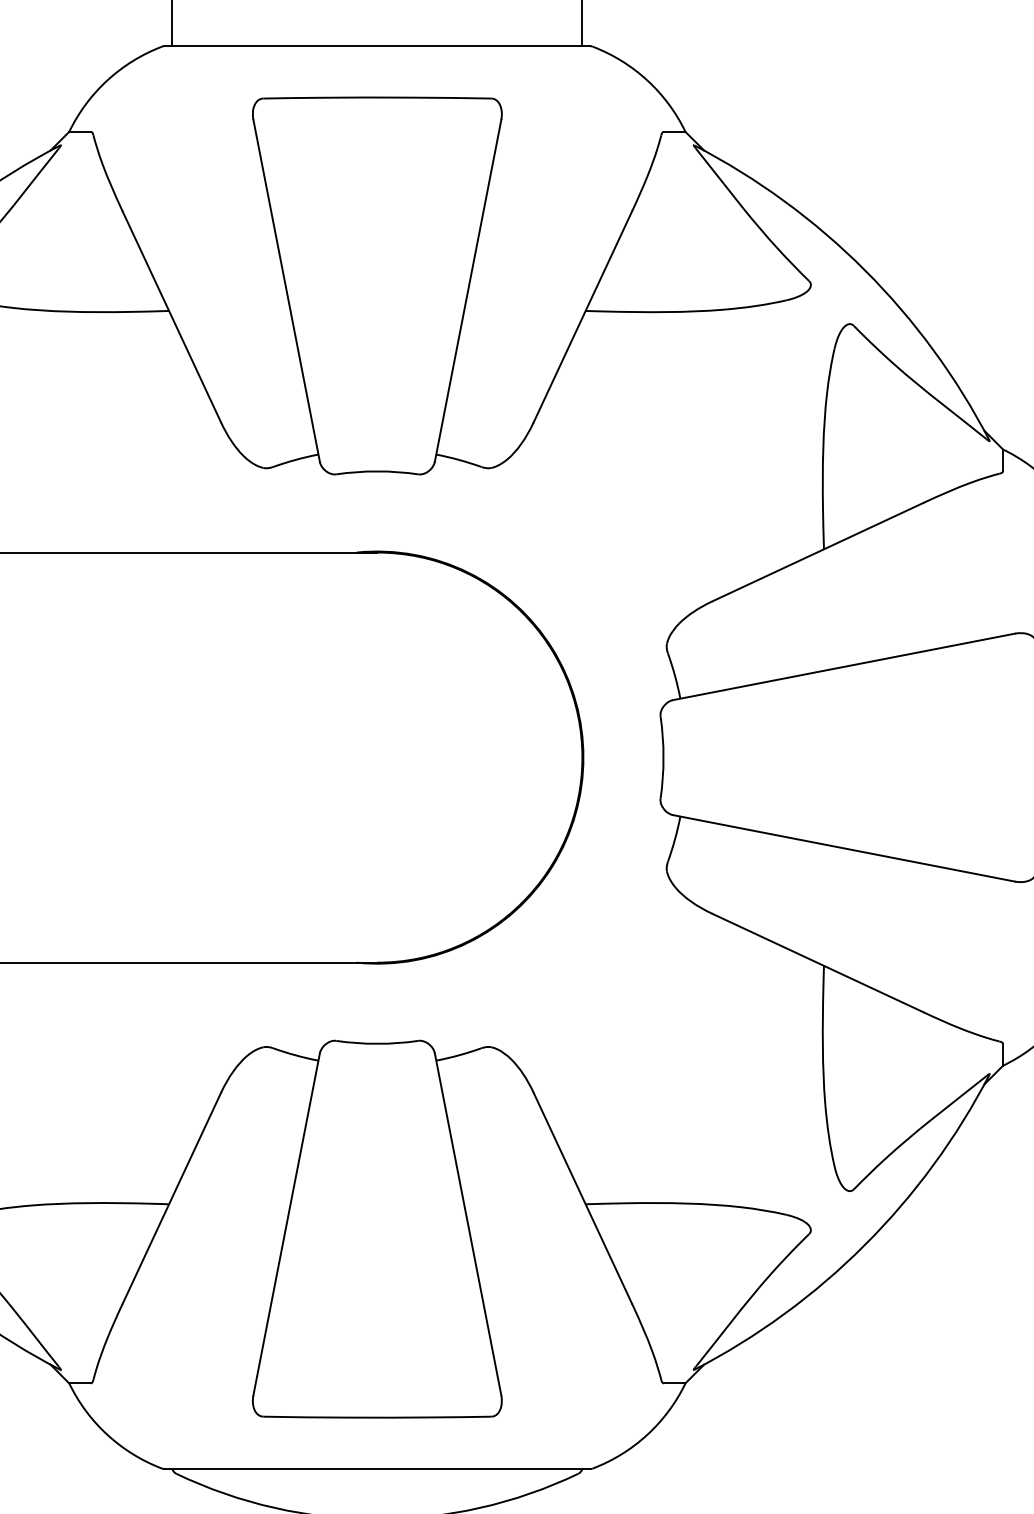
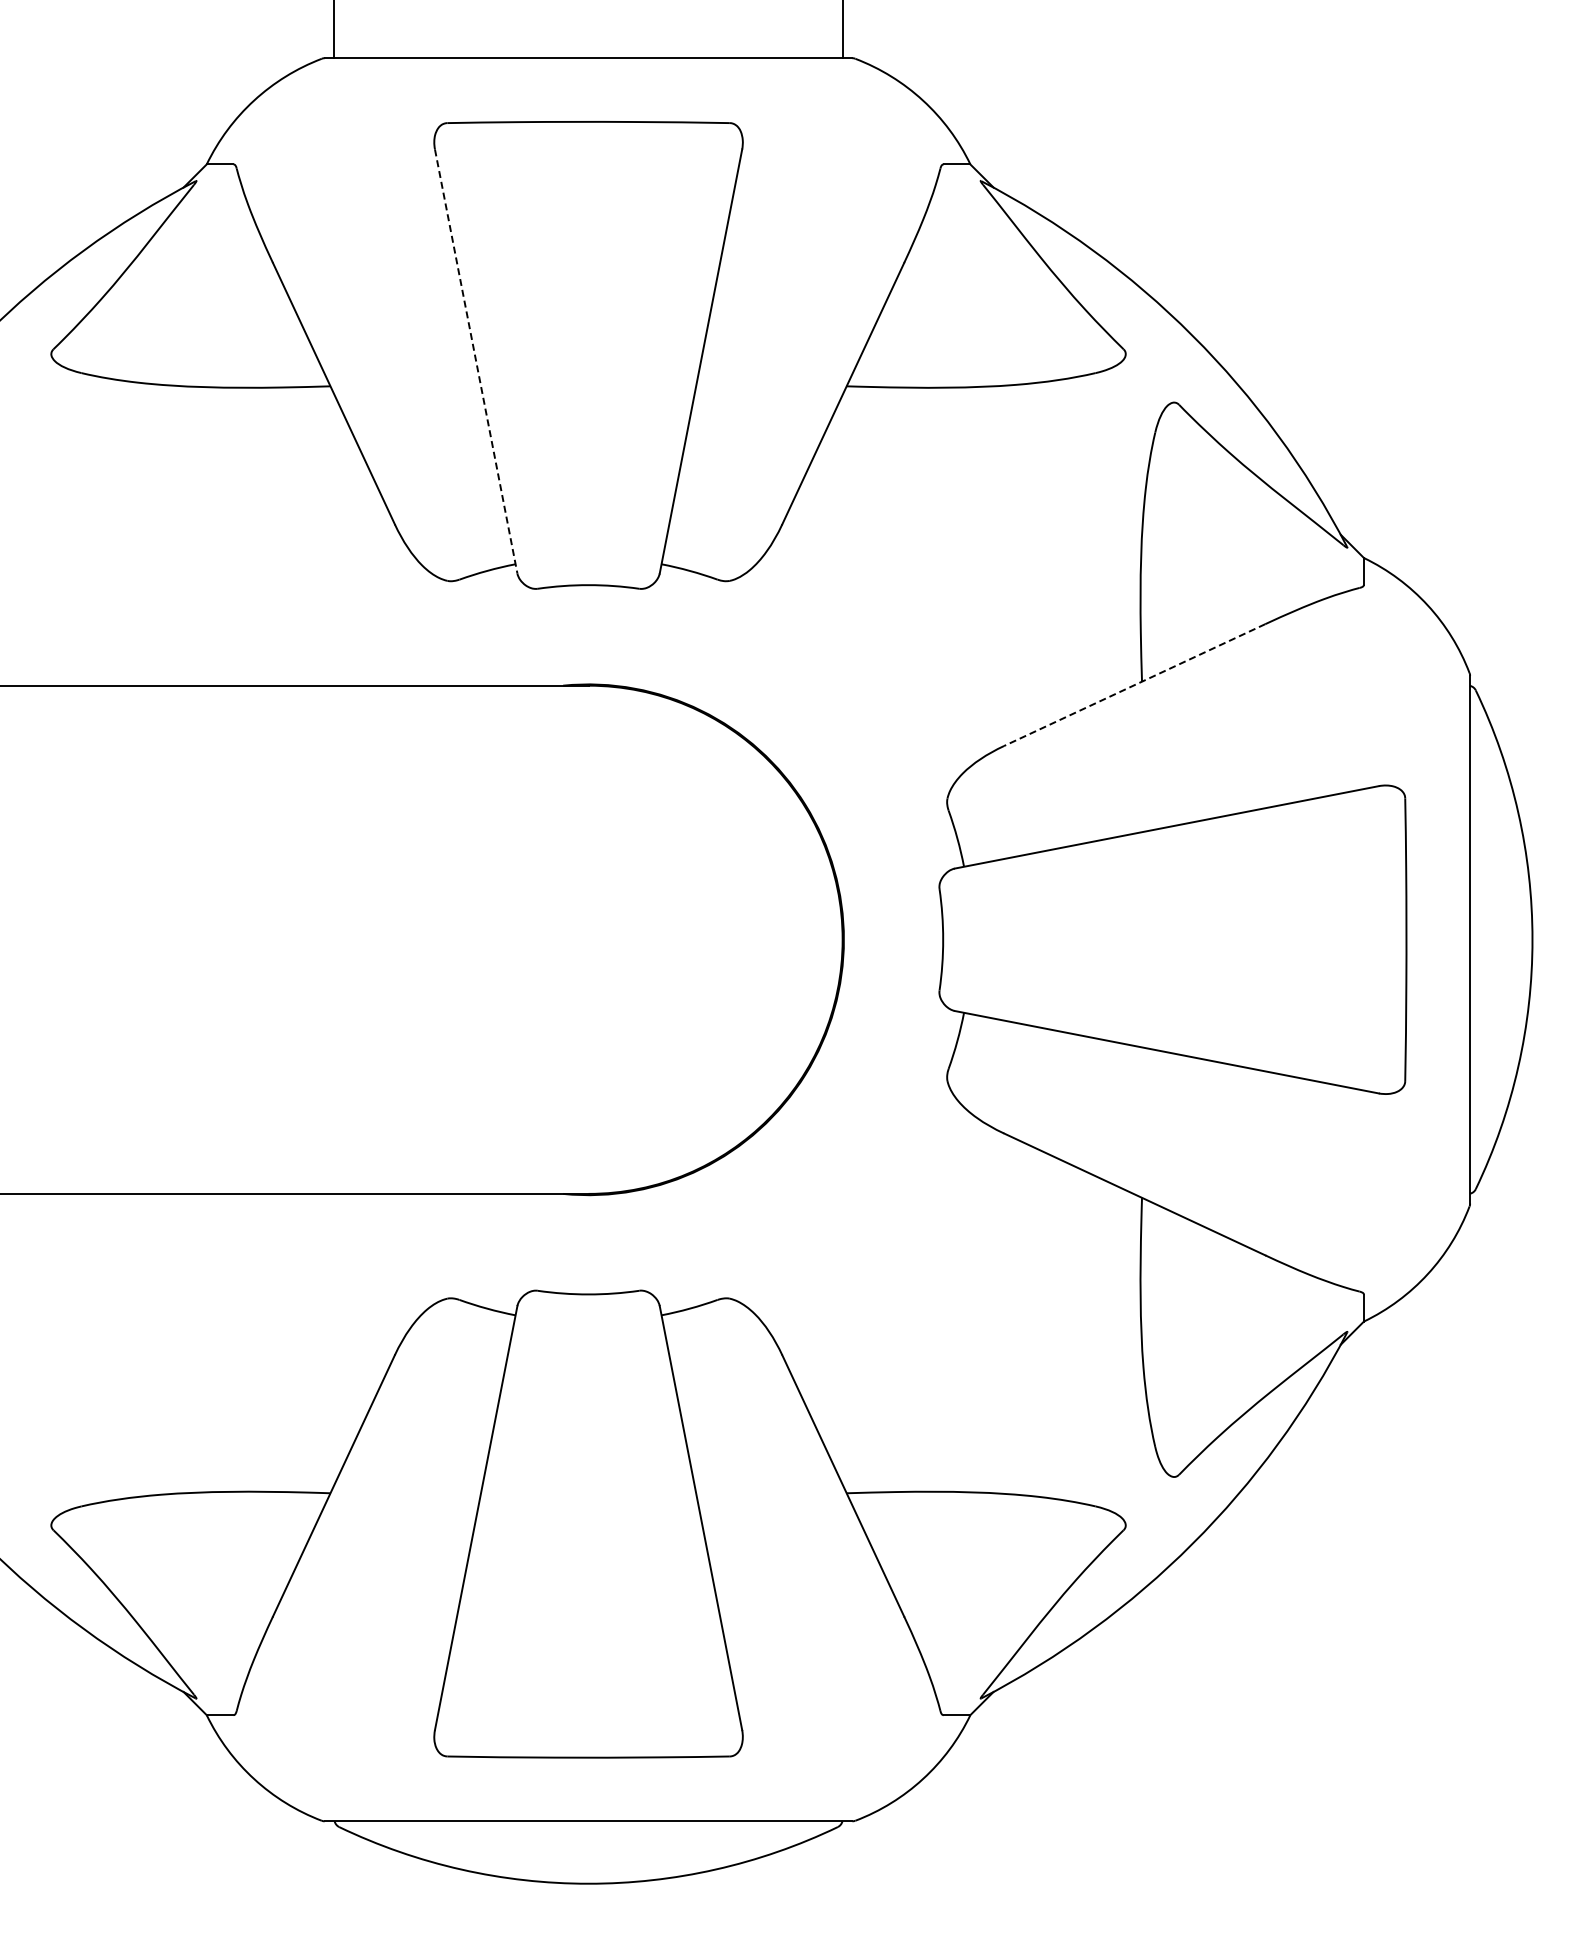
line: (286, 290) -> (476, 361), solid -> dashed
line: (817, 552) -> (1134, 685), solid -> dashed

